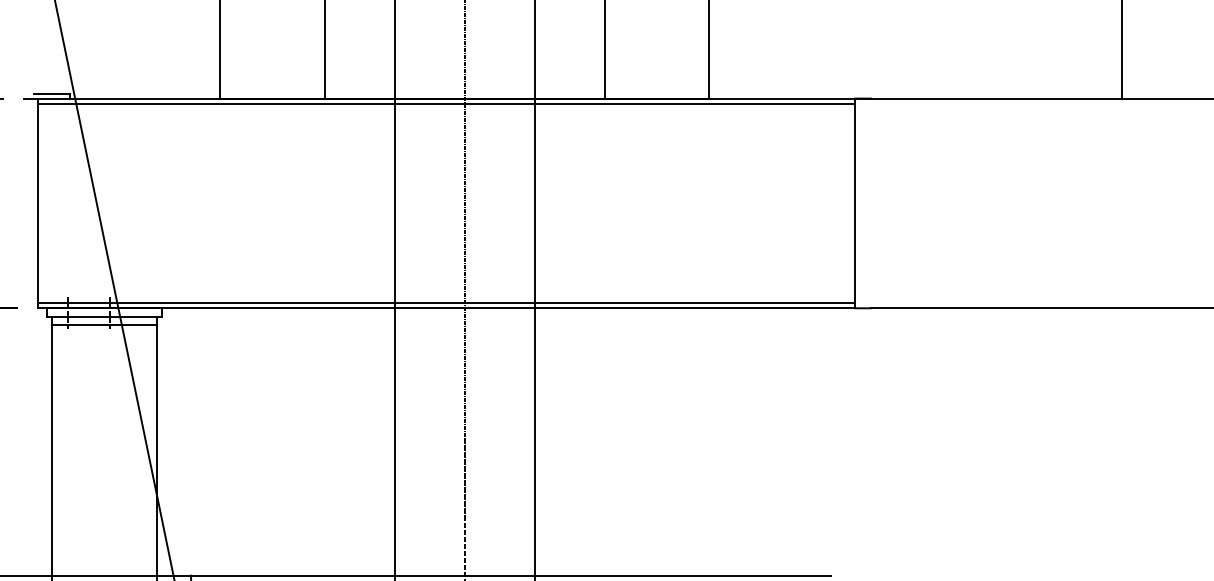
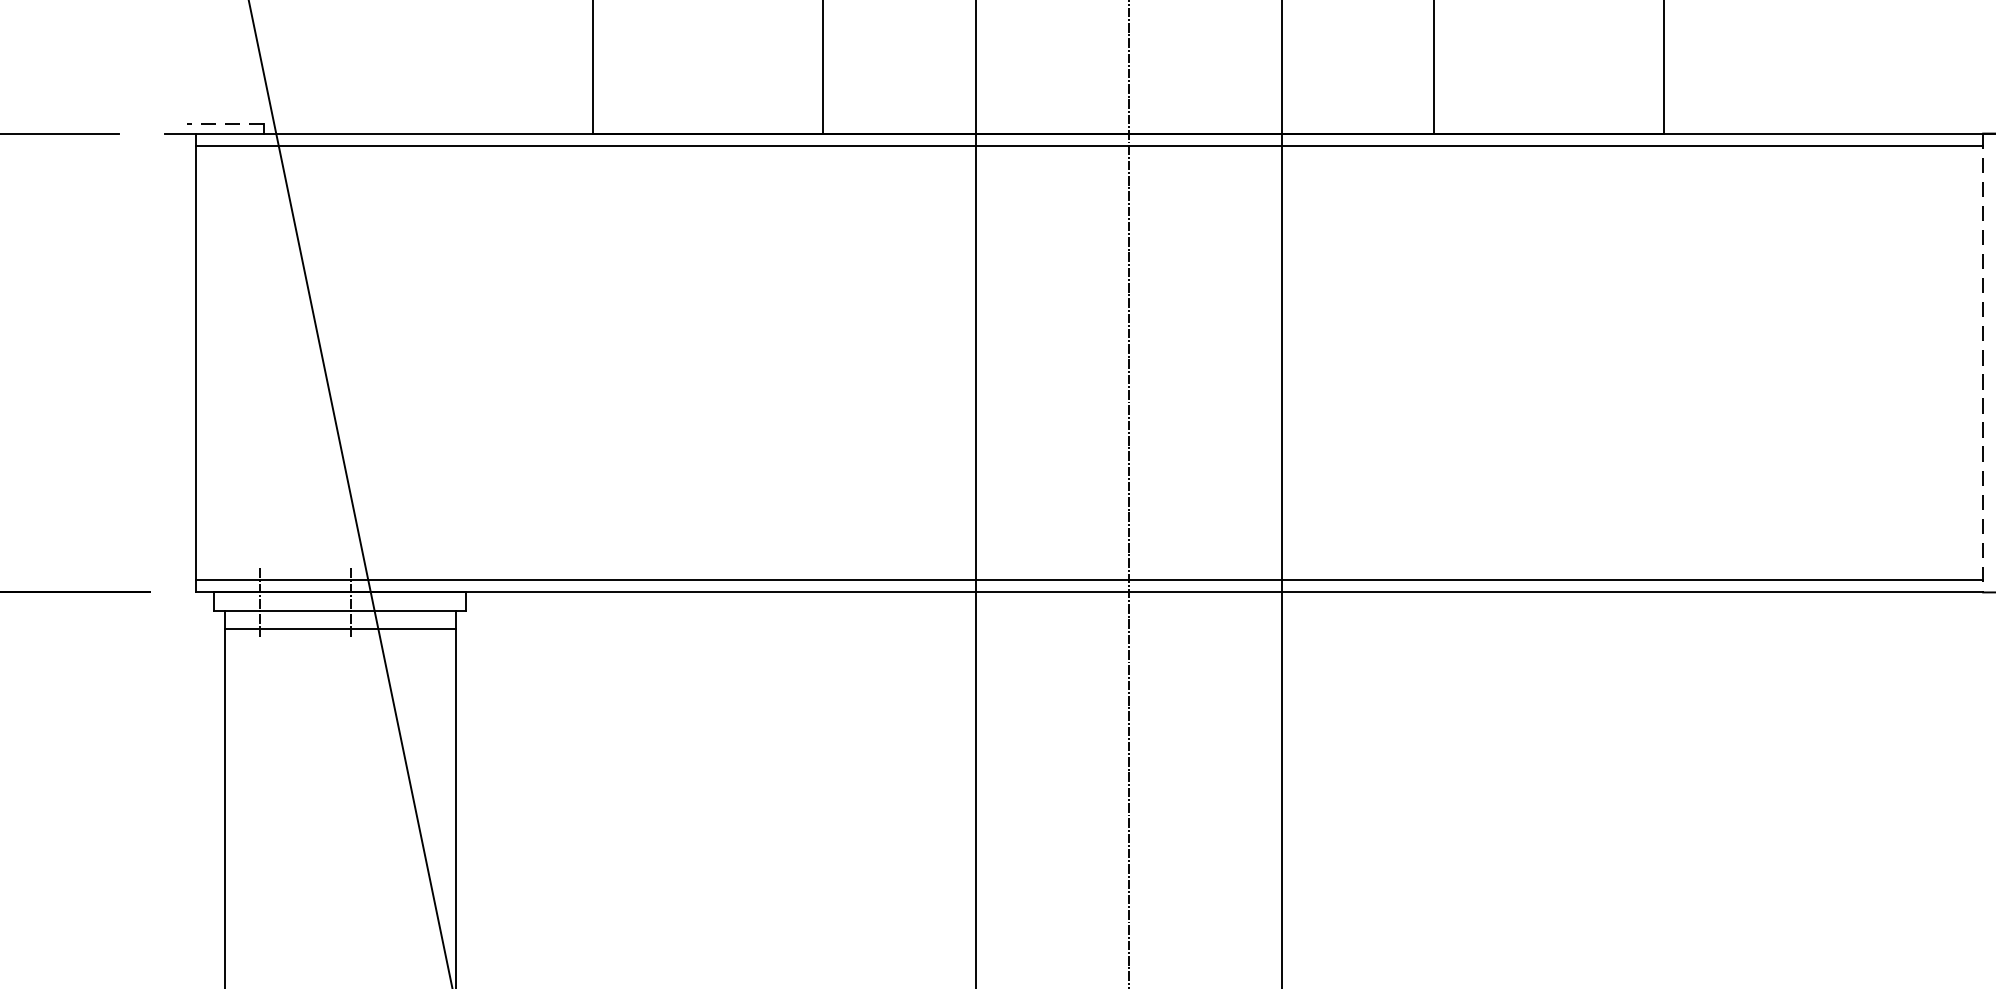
line: (52, 94) -> (226, 124), solid -> dashed
line: (855, 203) -> (1983, 363), solid -> dashed

